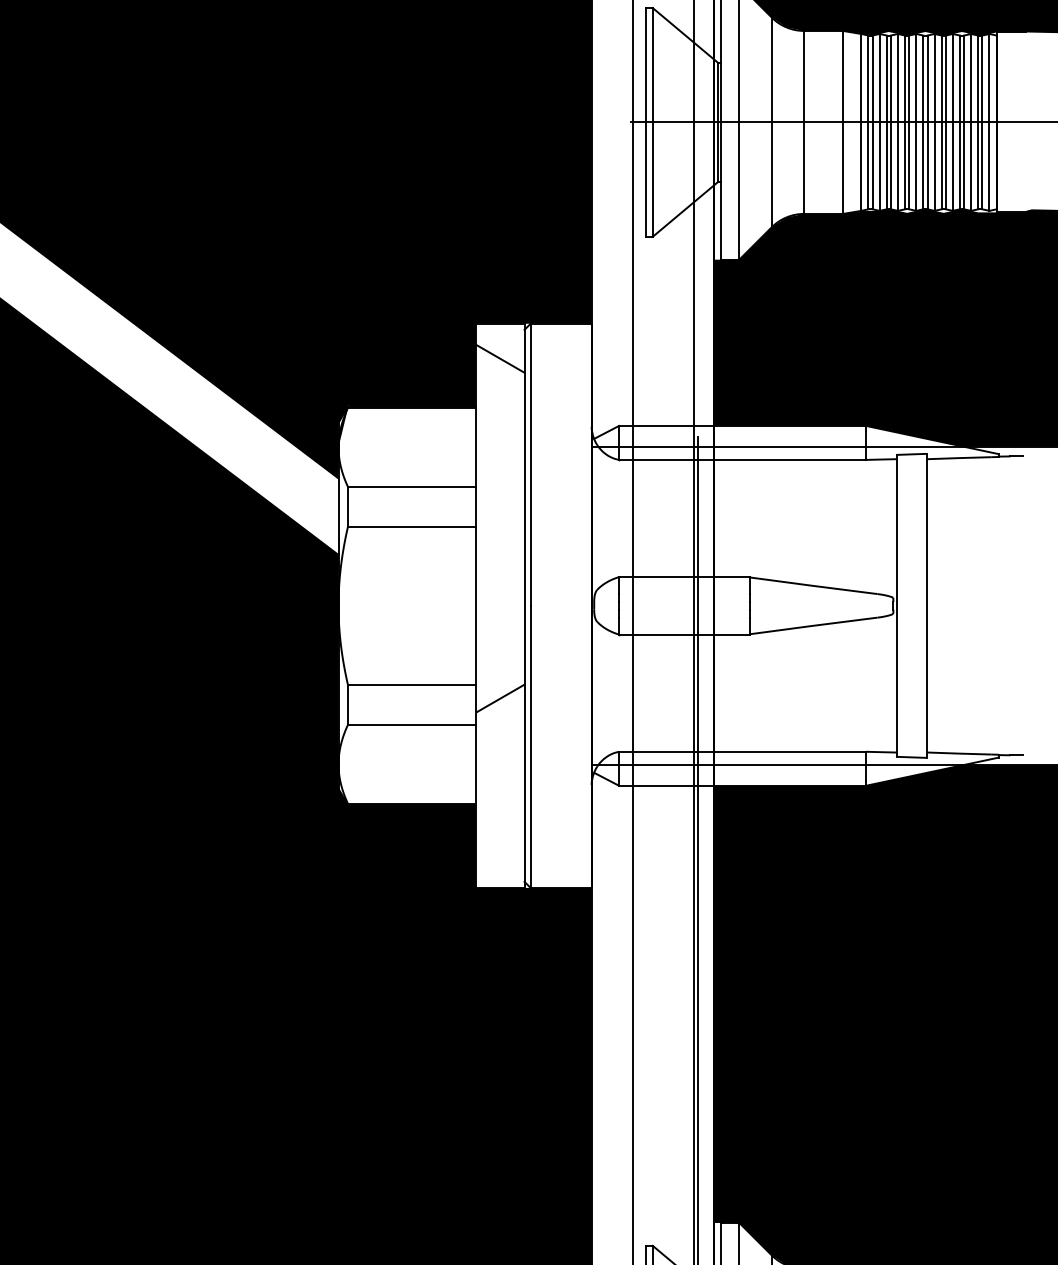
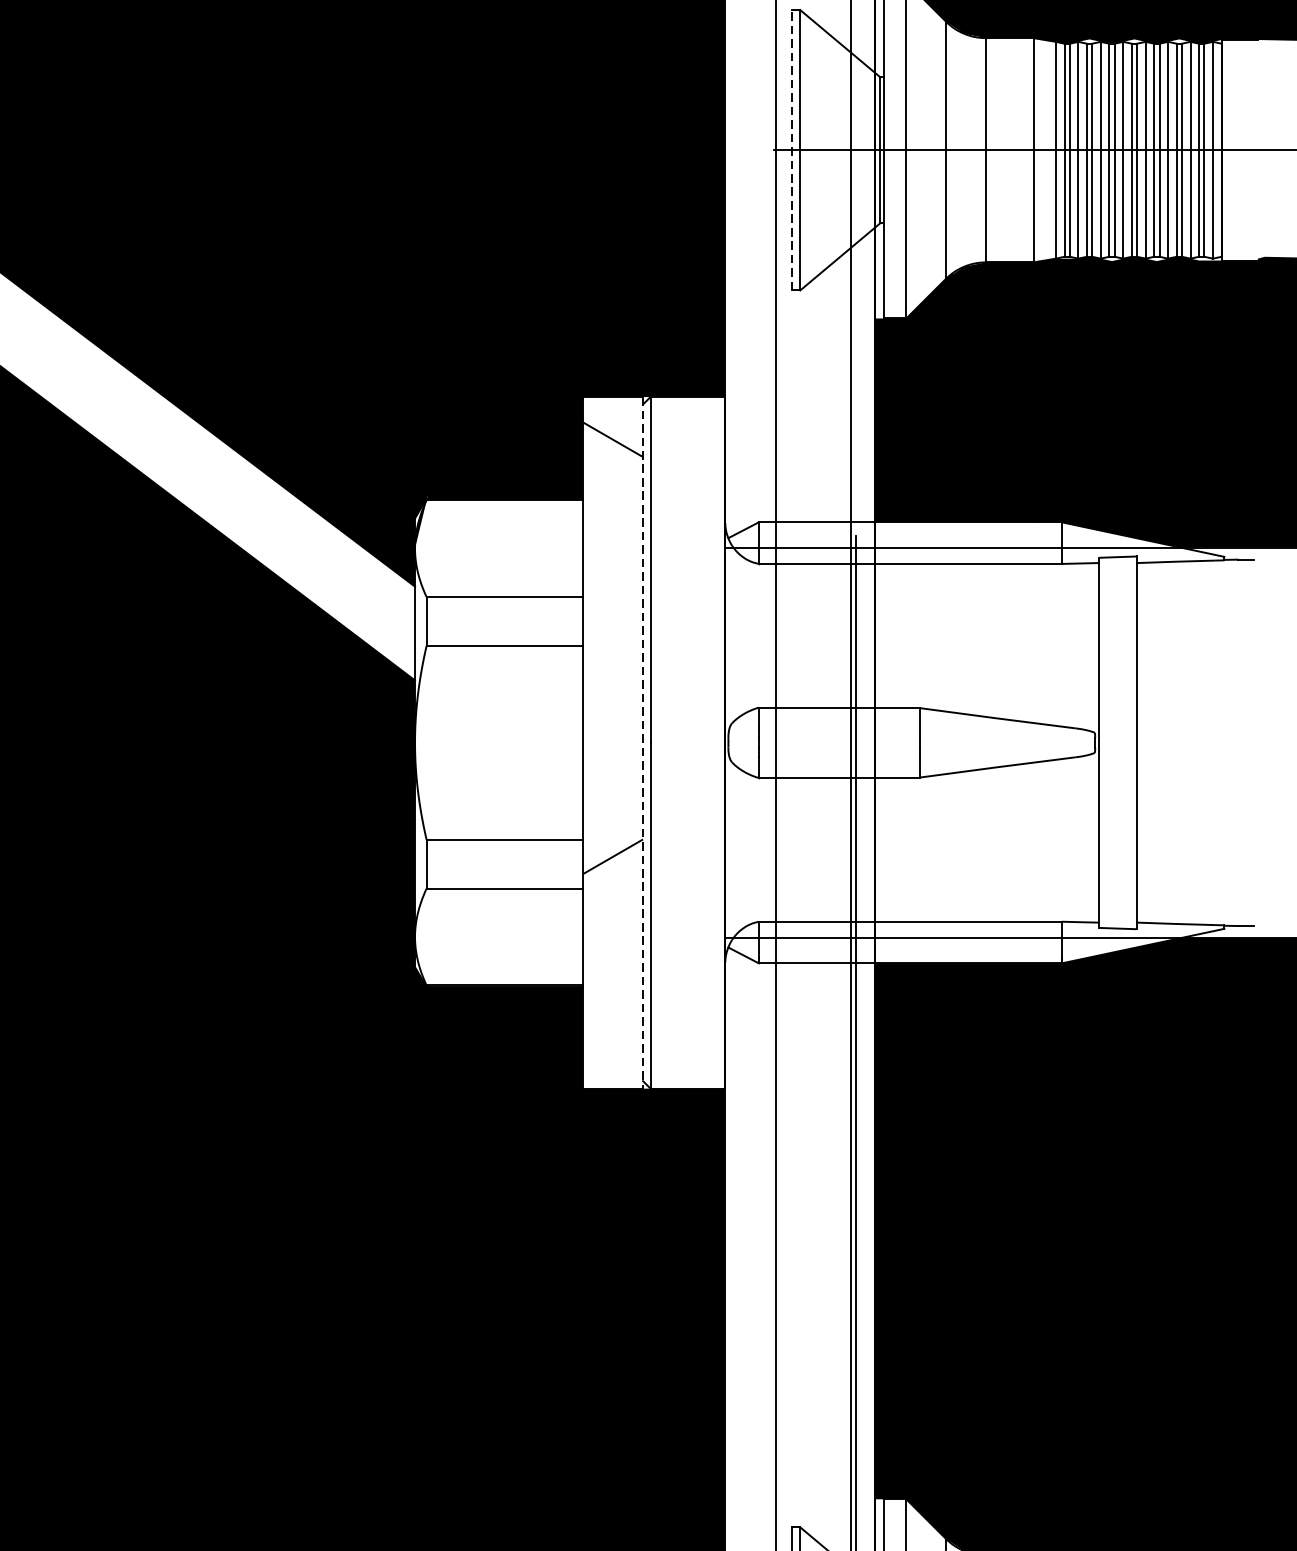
line: (645, 121) -> (791, 149), solid -> dashed
line: (524, 606) -> (642, 743), solid -> dashed

